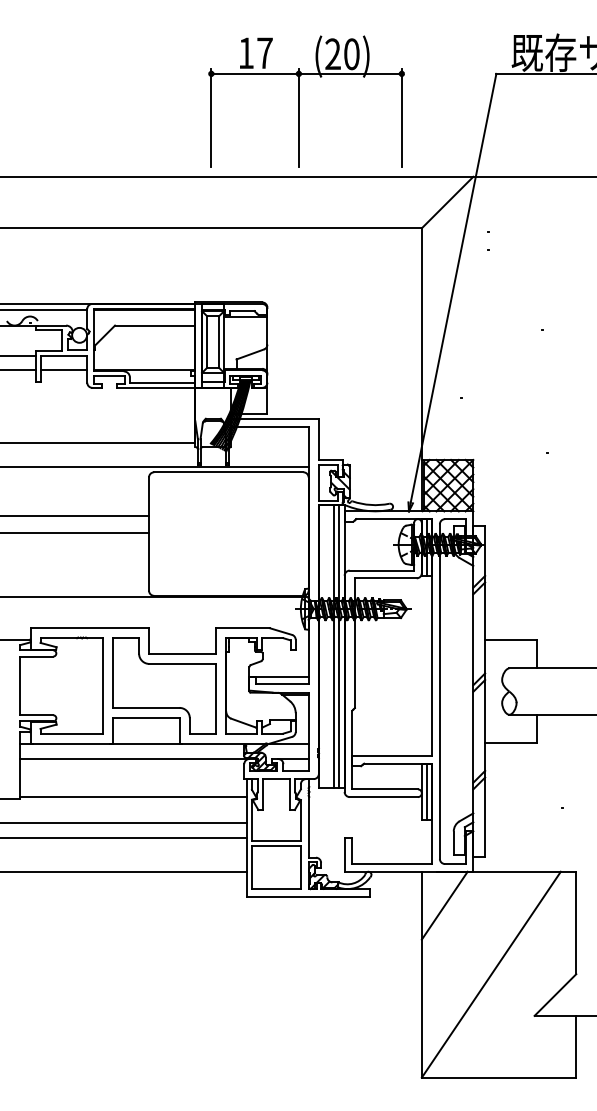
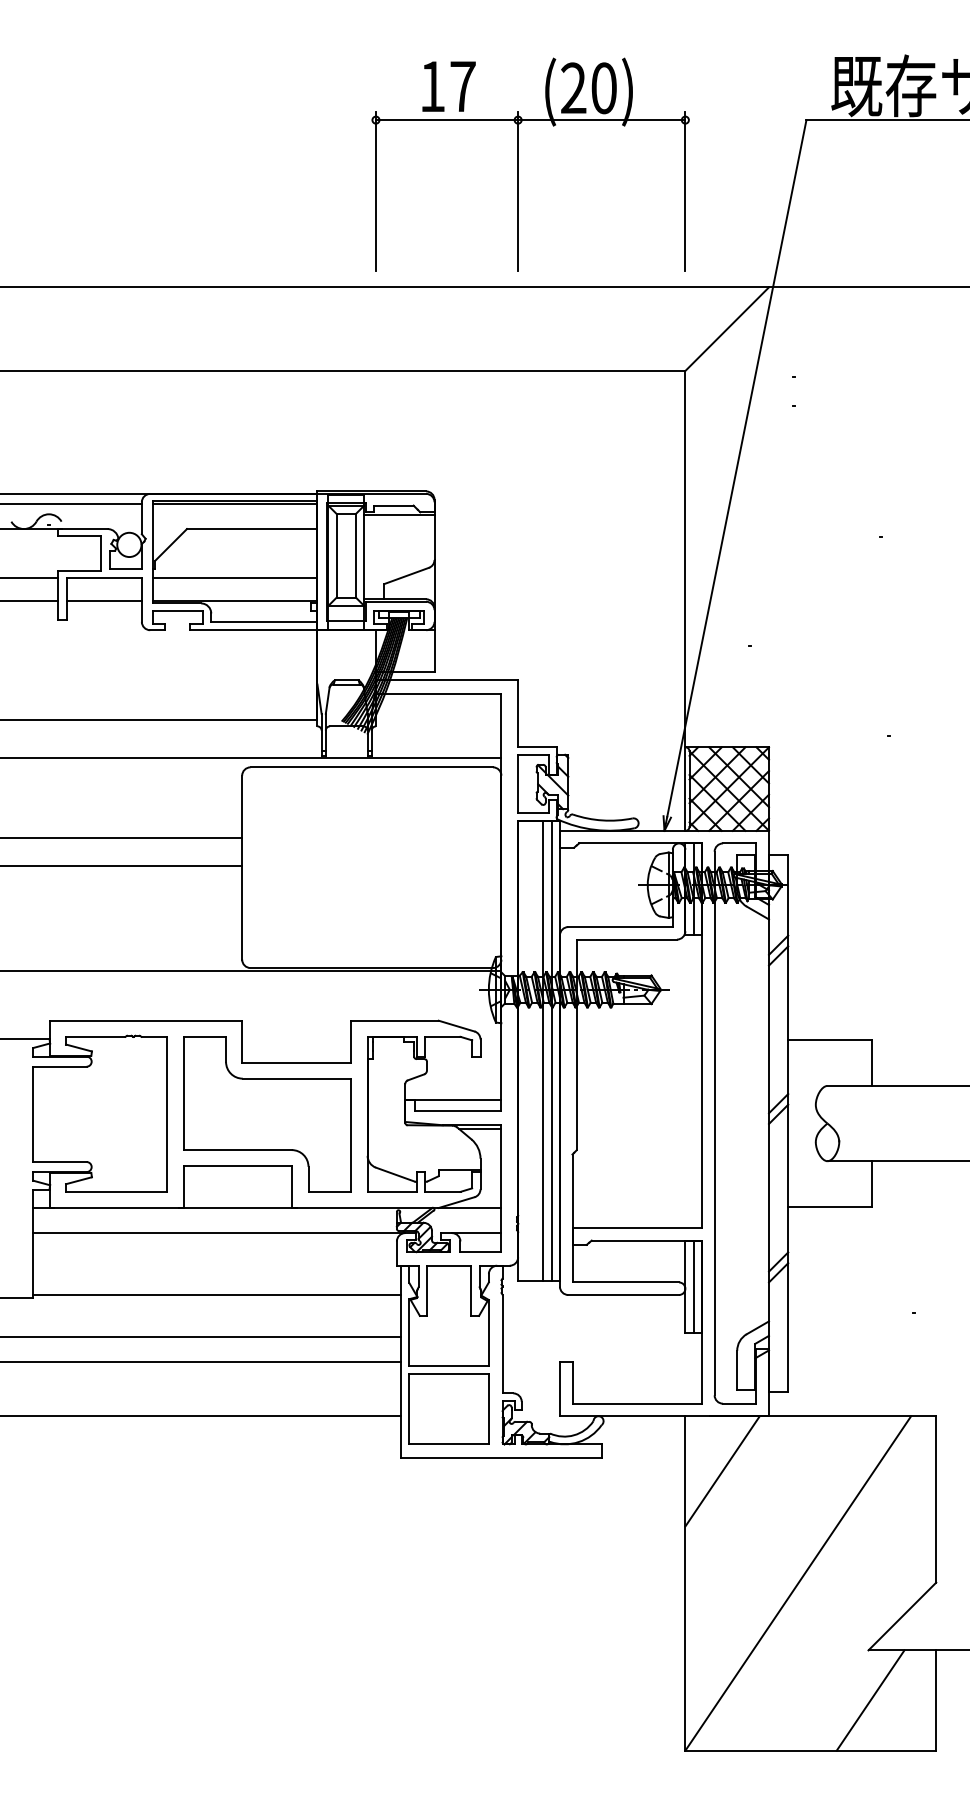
part: (299, 101) -> (519, 165), moved
line: (144, 355) -> (234, 577), added
line: (535, 1046) -> (869, 1700), added

